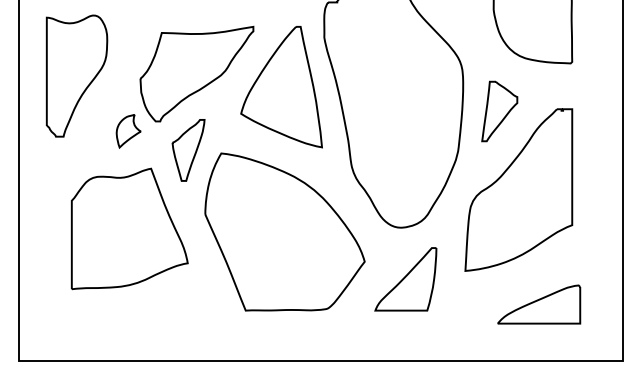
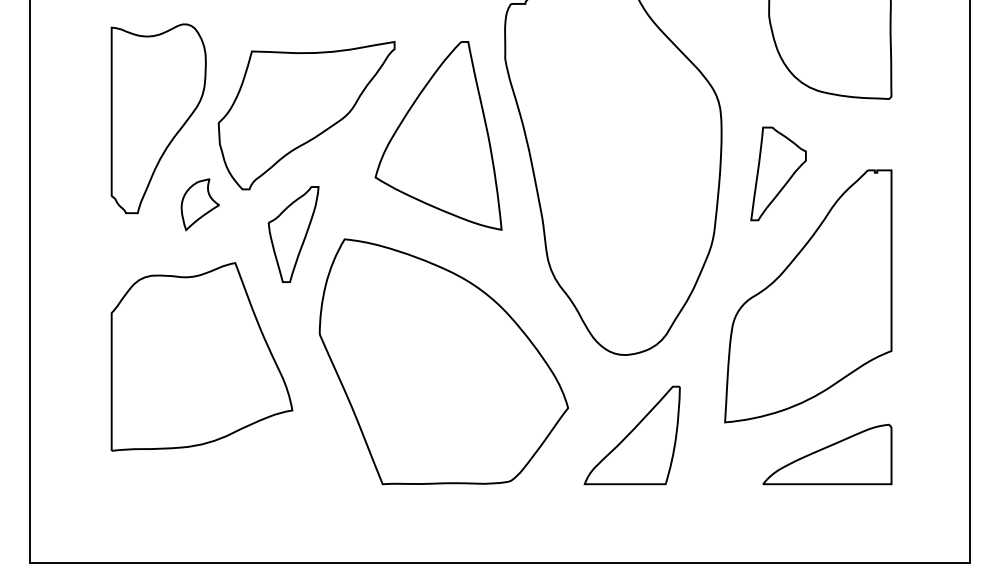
part: (76, 75) -> (157, 117), moved
part: (539, 304) -> (828, 454), moved

